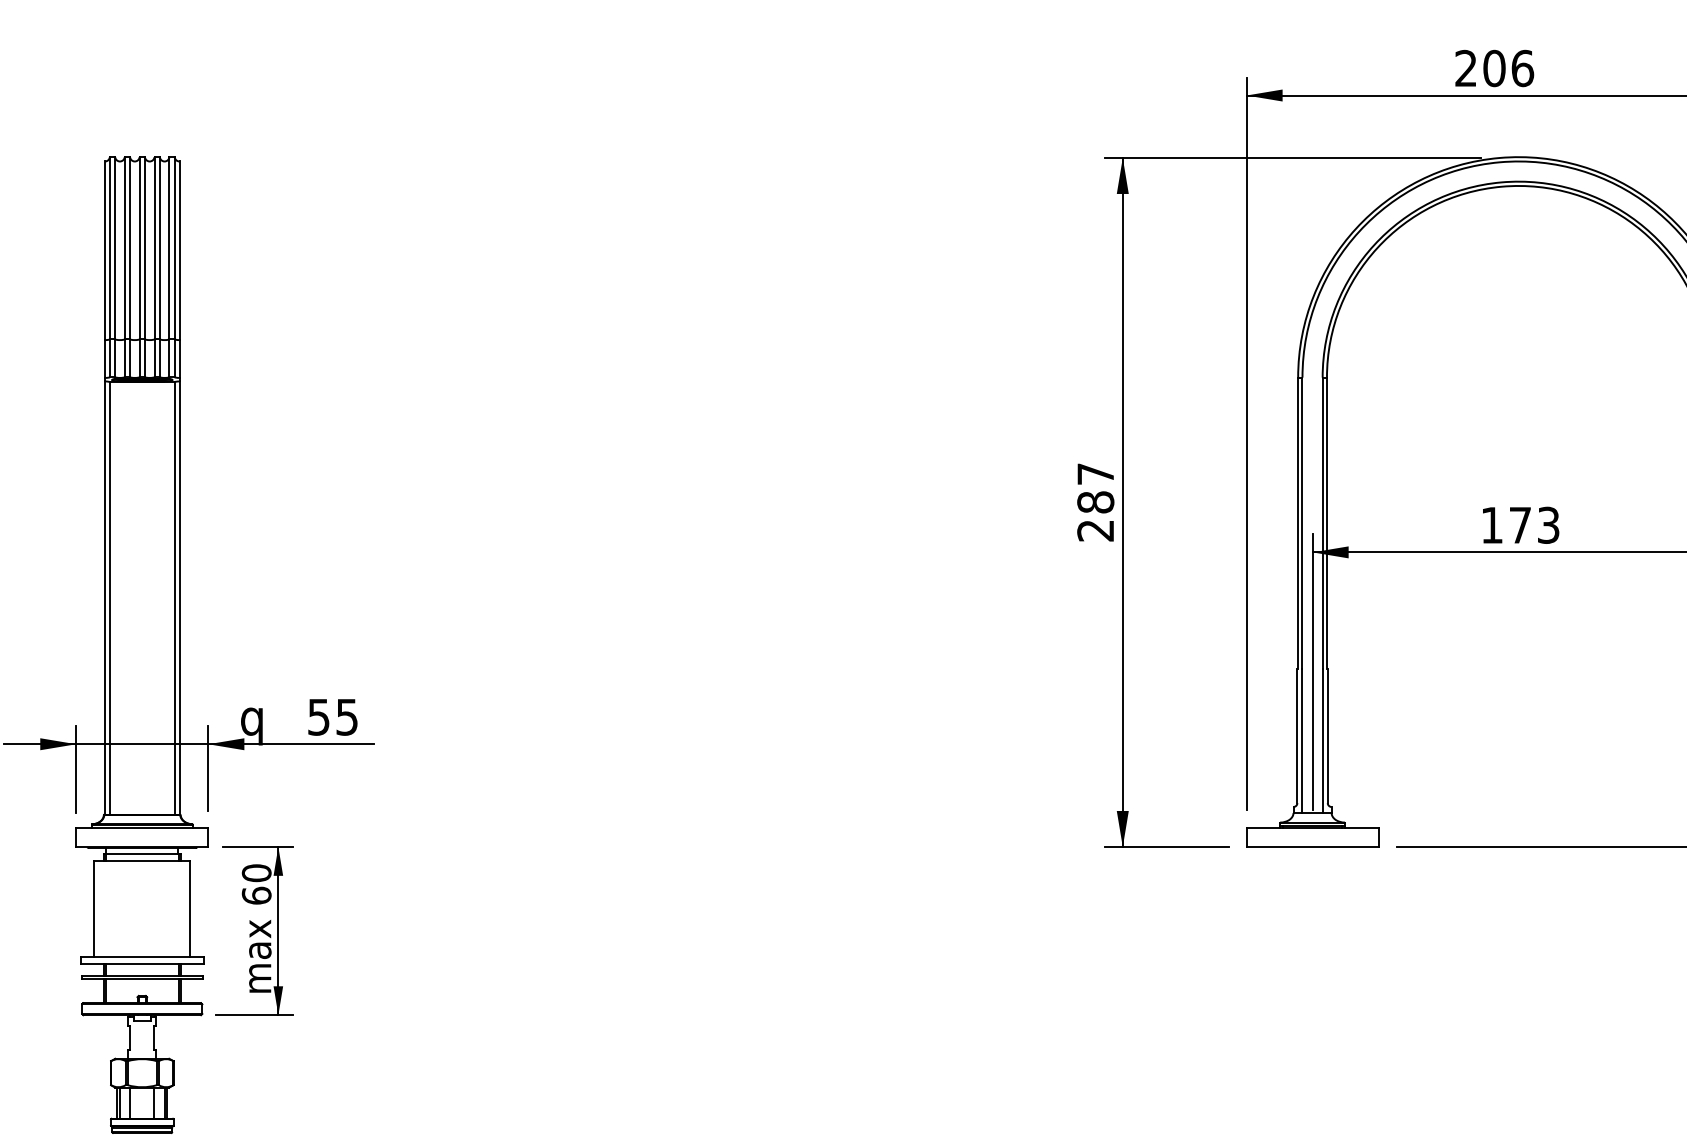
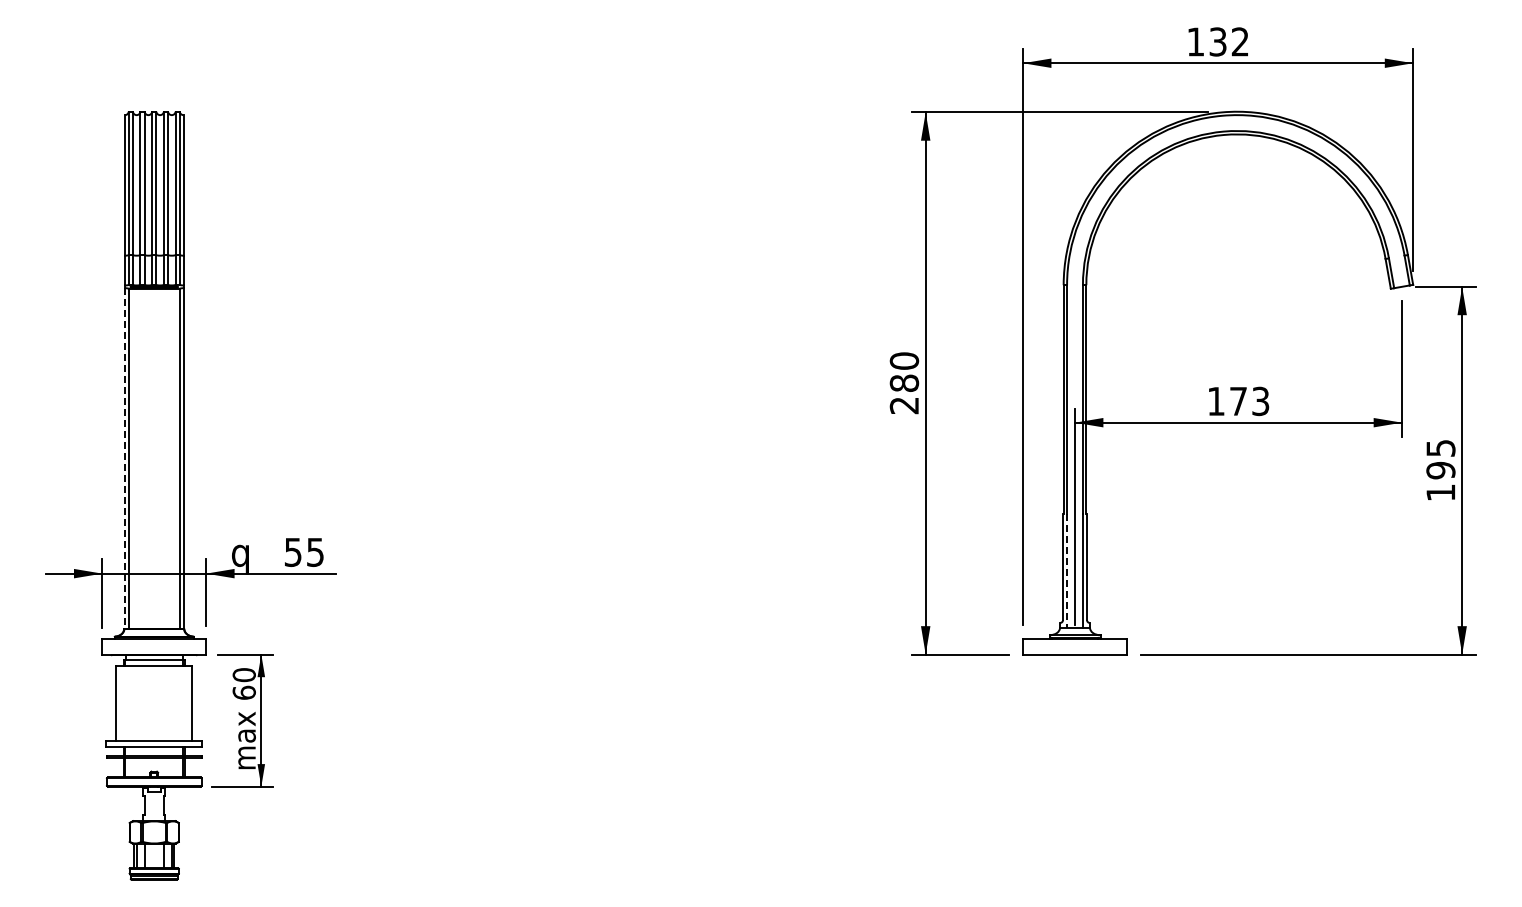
text: (1494, 67) -> (1218, 41), 206 -> 132
text: (1095, 473) -> (904, 360), 287 -> 280
line: (104, 599) -> (124, 459), solid -> dashed
line: (1303, 741) -> (1067, 571), solid -> dashed

